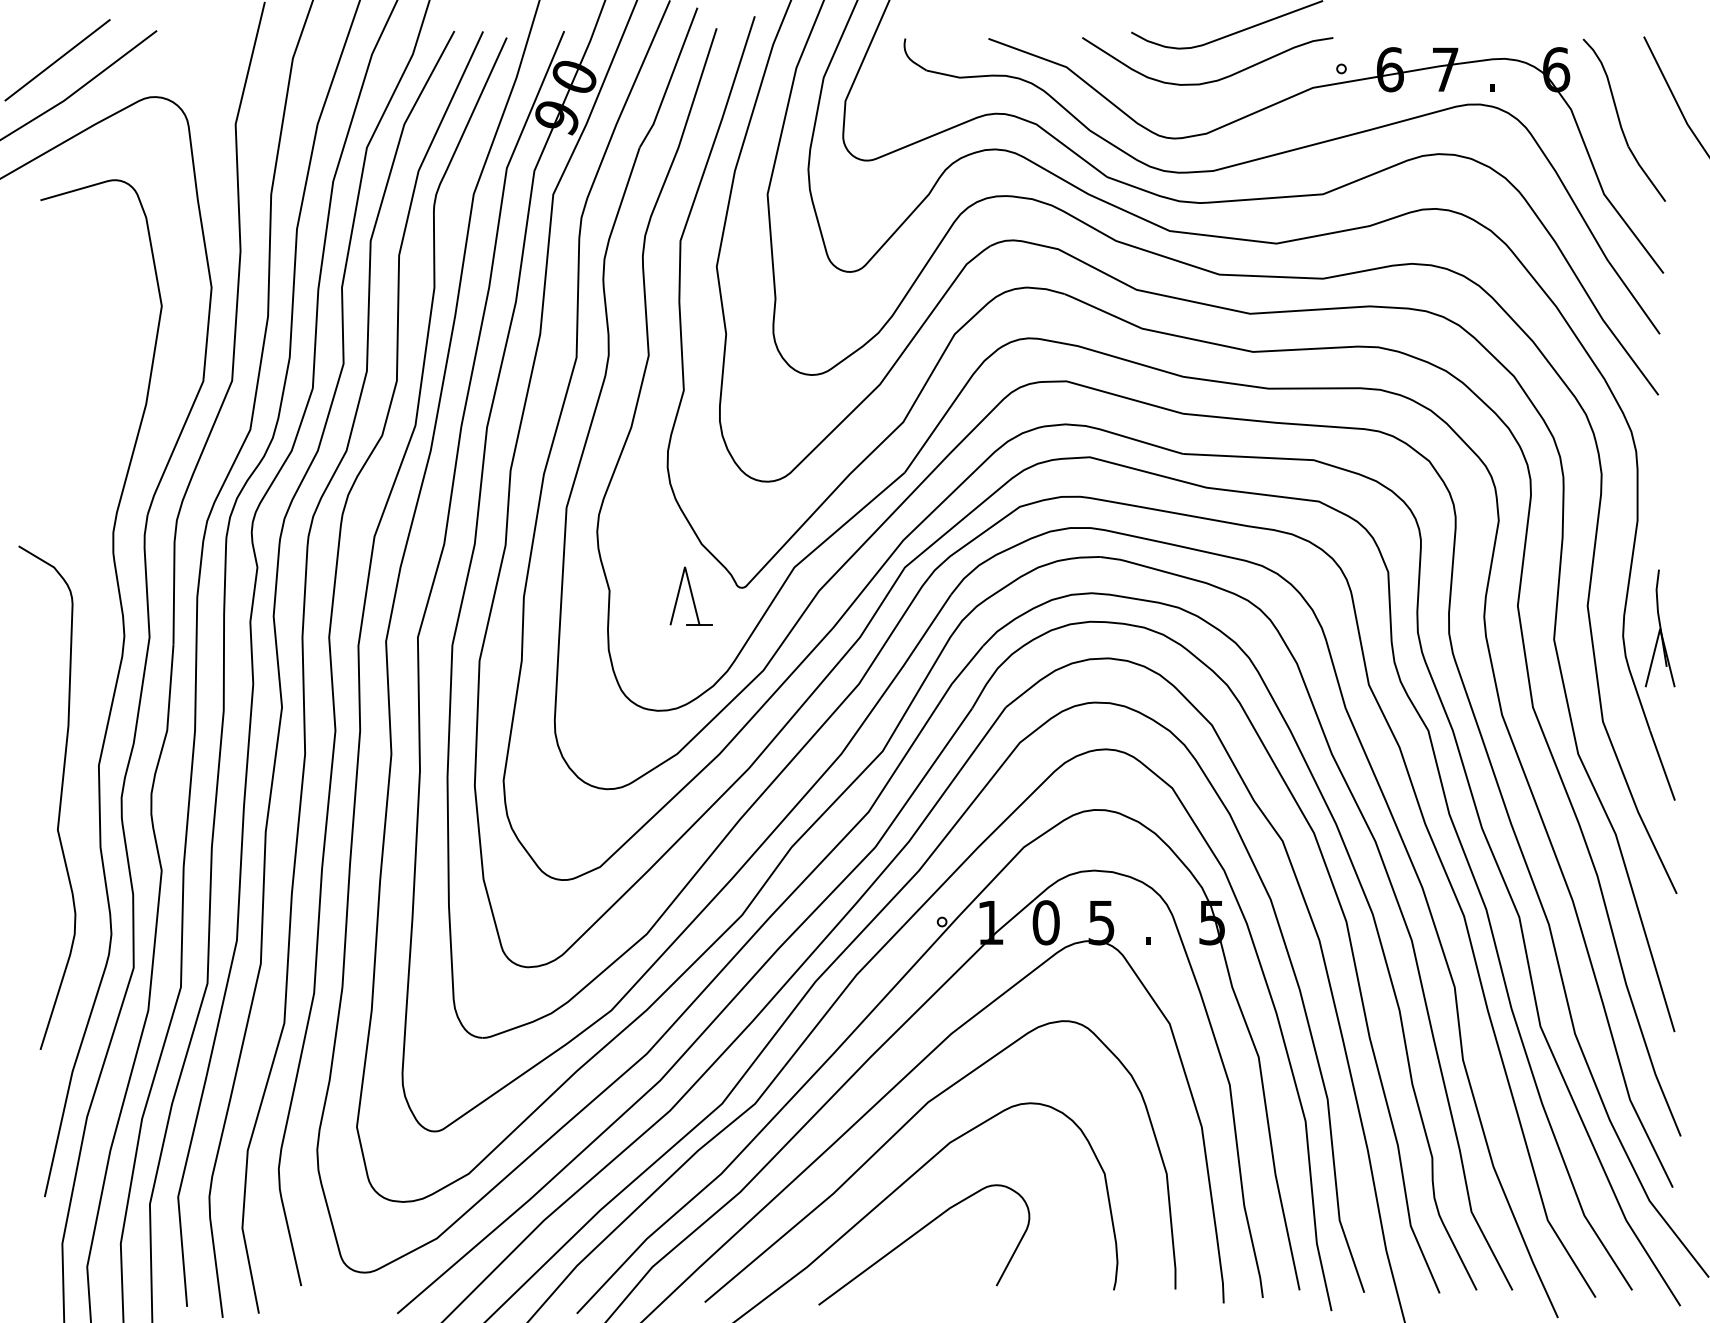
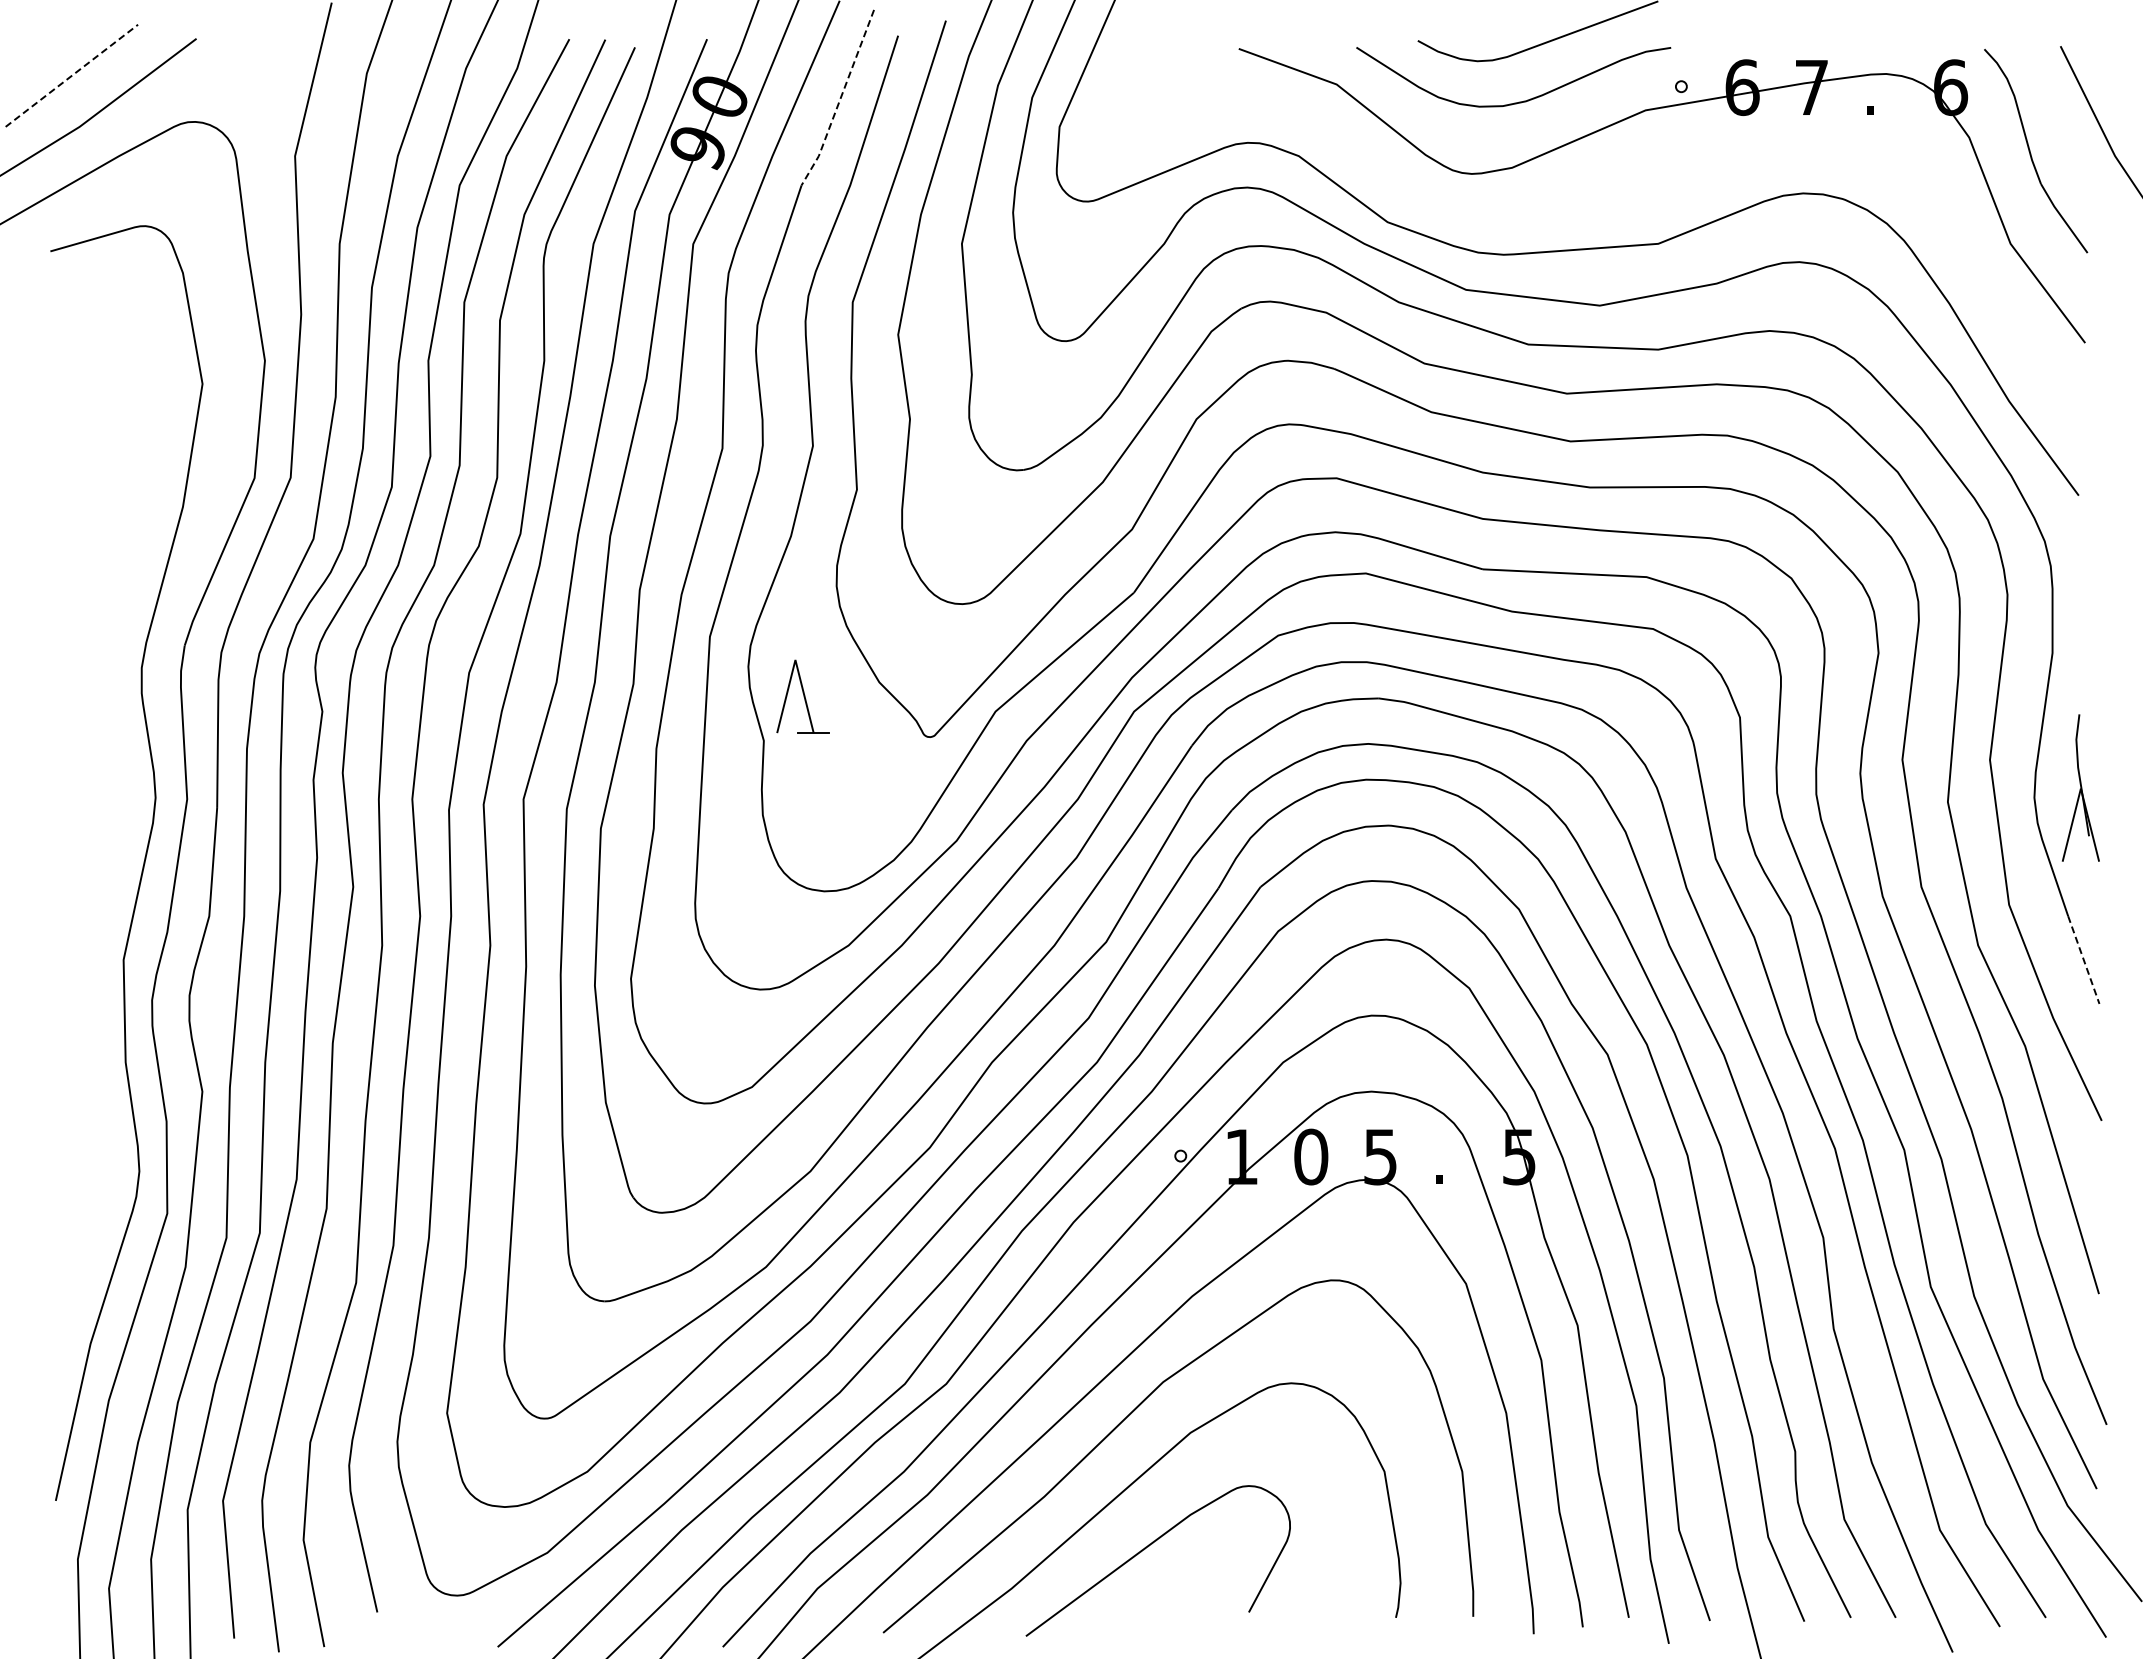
line: (57, 60) -> (71, 75), solid -> dashed
line: (670, 79) -> (840, 99), solid -> dashed
part: (1275, 155) -> (1598, 195), removed
part: (690, 596) -> (802, 696), moved
line: (1662, 765) -> (2083, 960), solid -> dashed
curve: (59, 801) -> (74, 1005), removed

